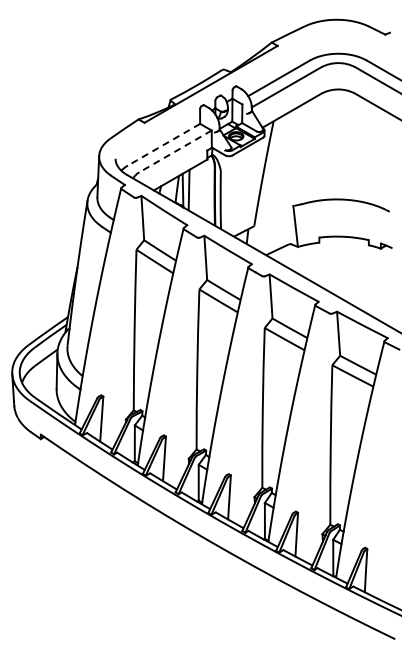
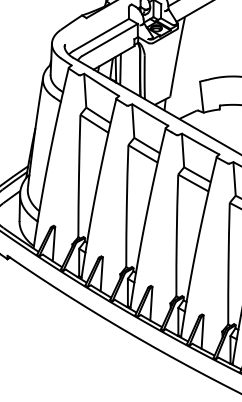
line: (164, 144) -> (101, 34), dashed -> solid
line: (175, 151) -> (110, 39), dashed -> solid

